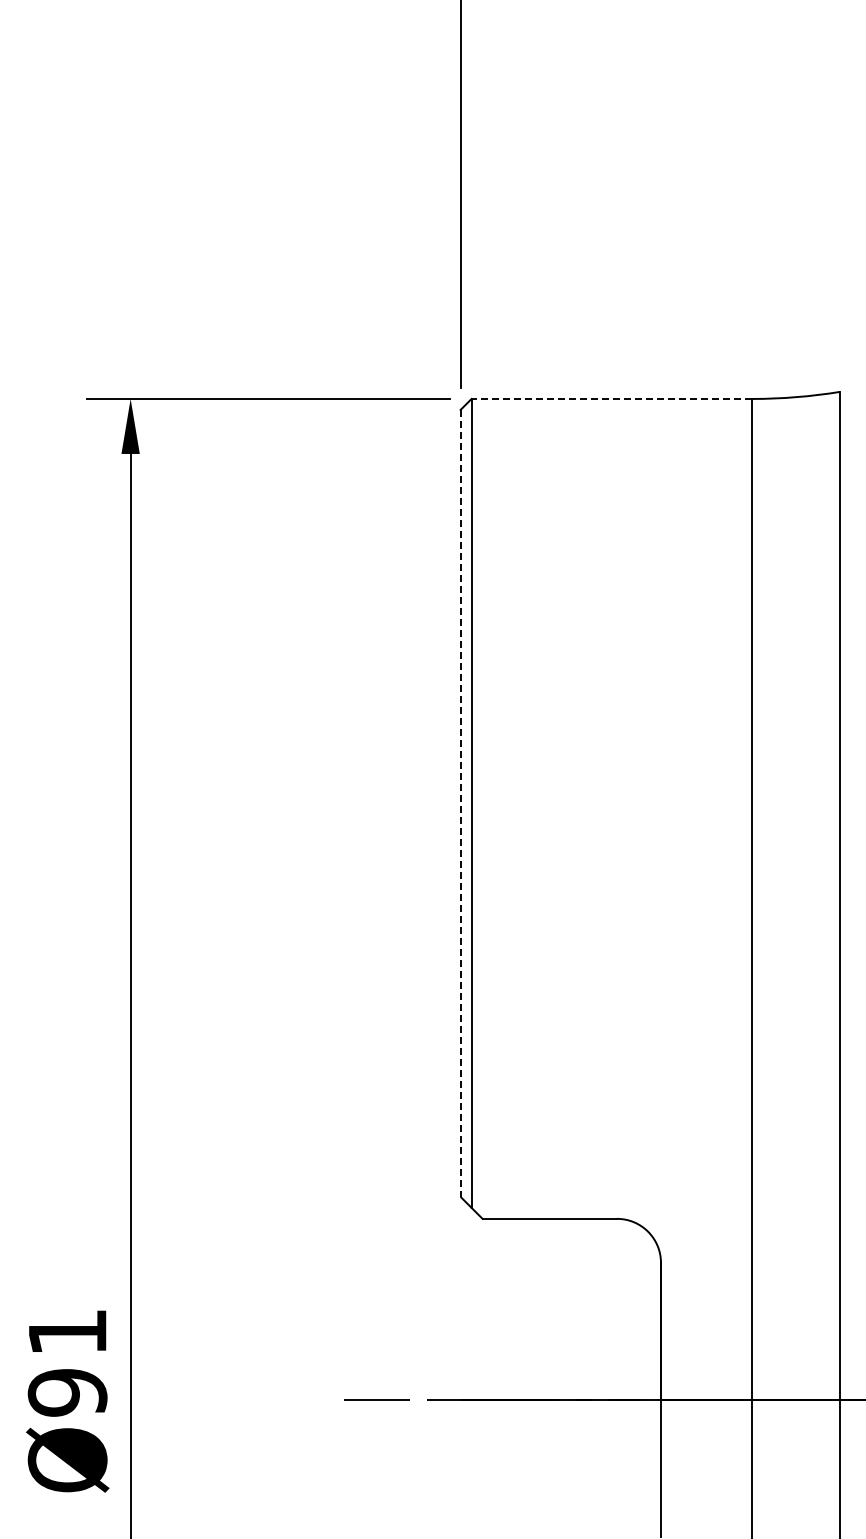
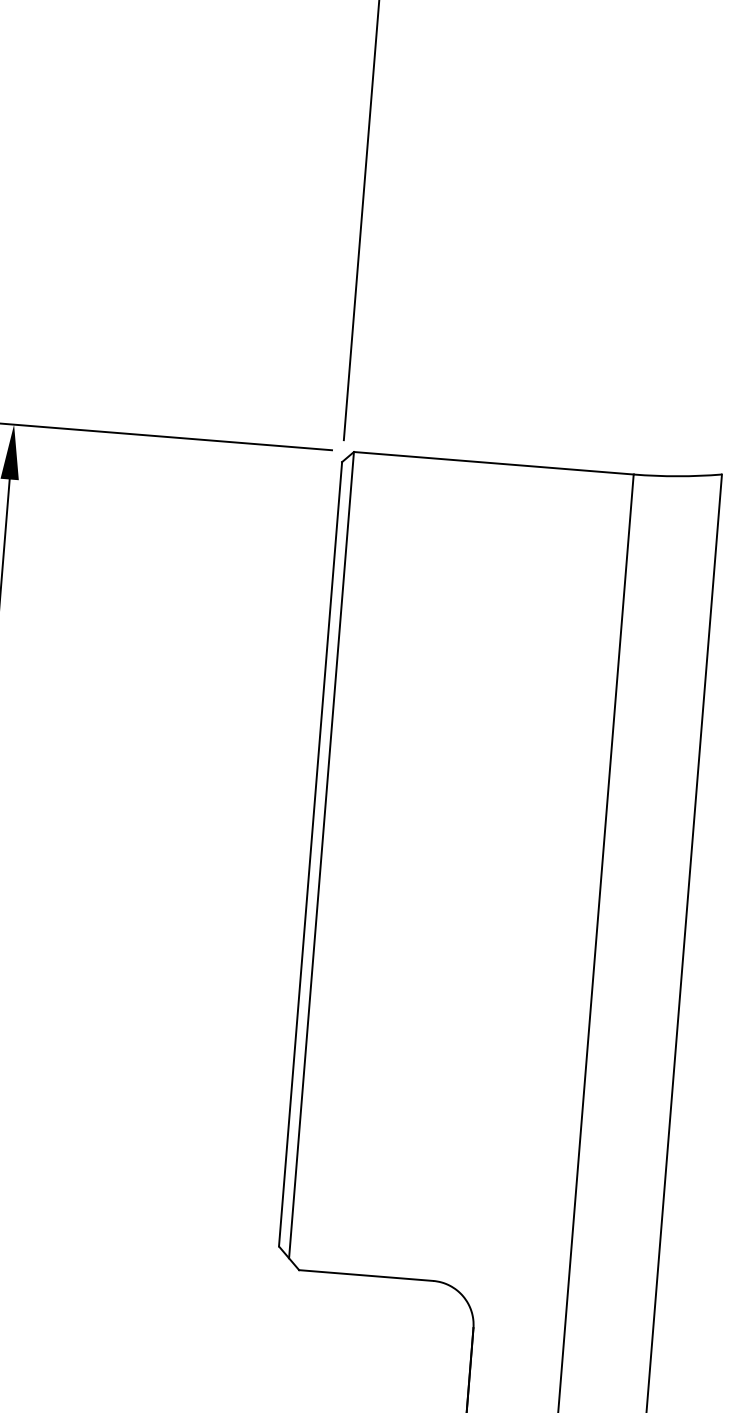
line: (611, 398) -> (493, 462), dashed -> solid
line: (460, 803) -> (310, 854), dashed -> solid

